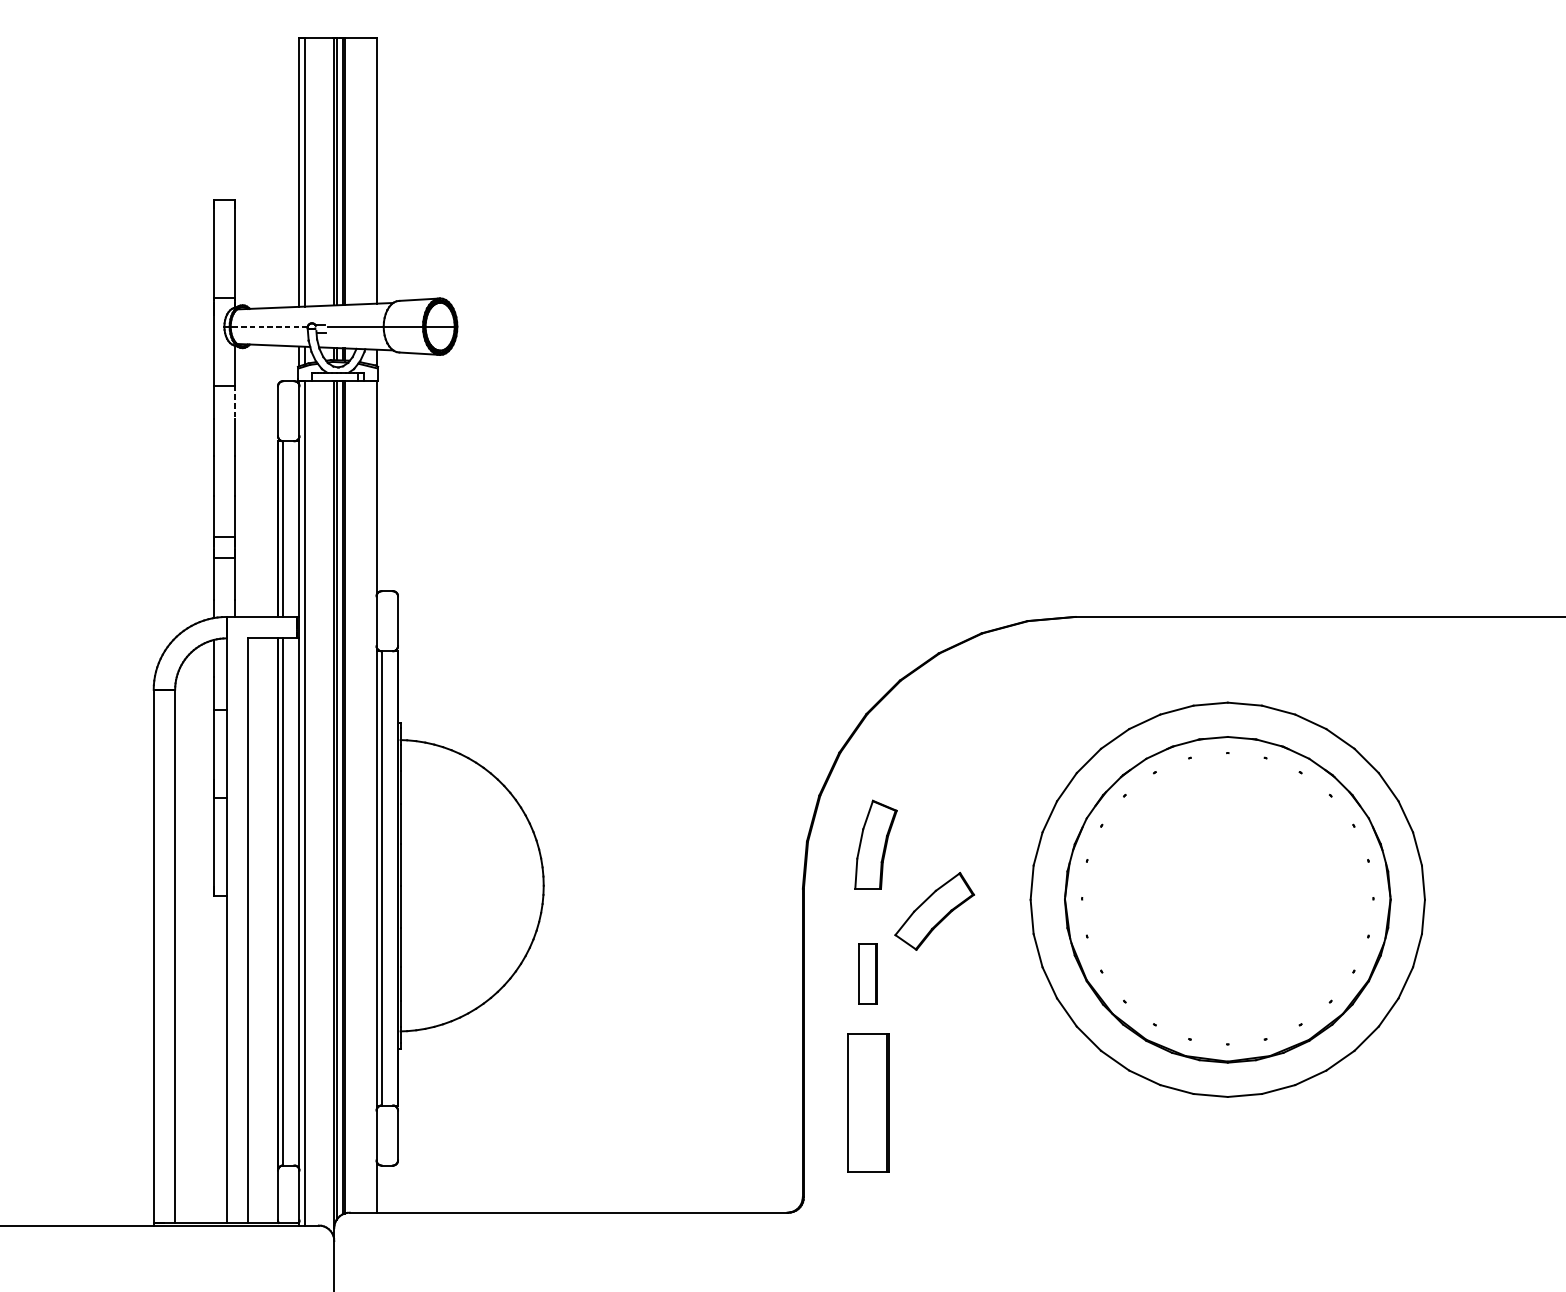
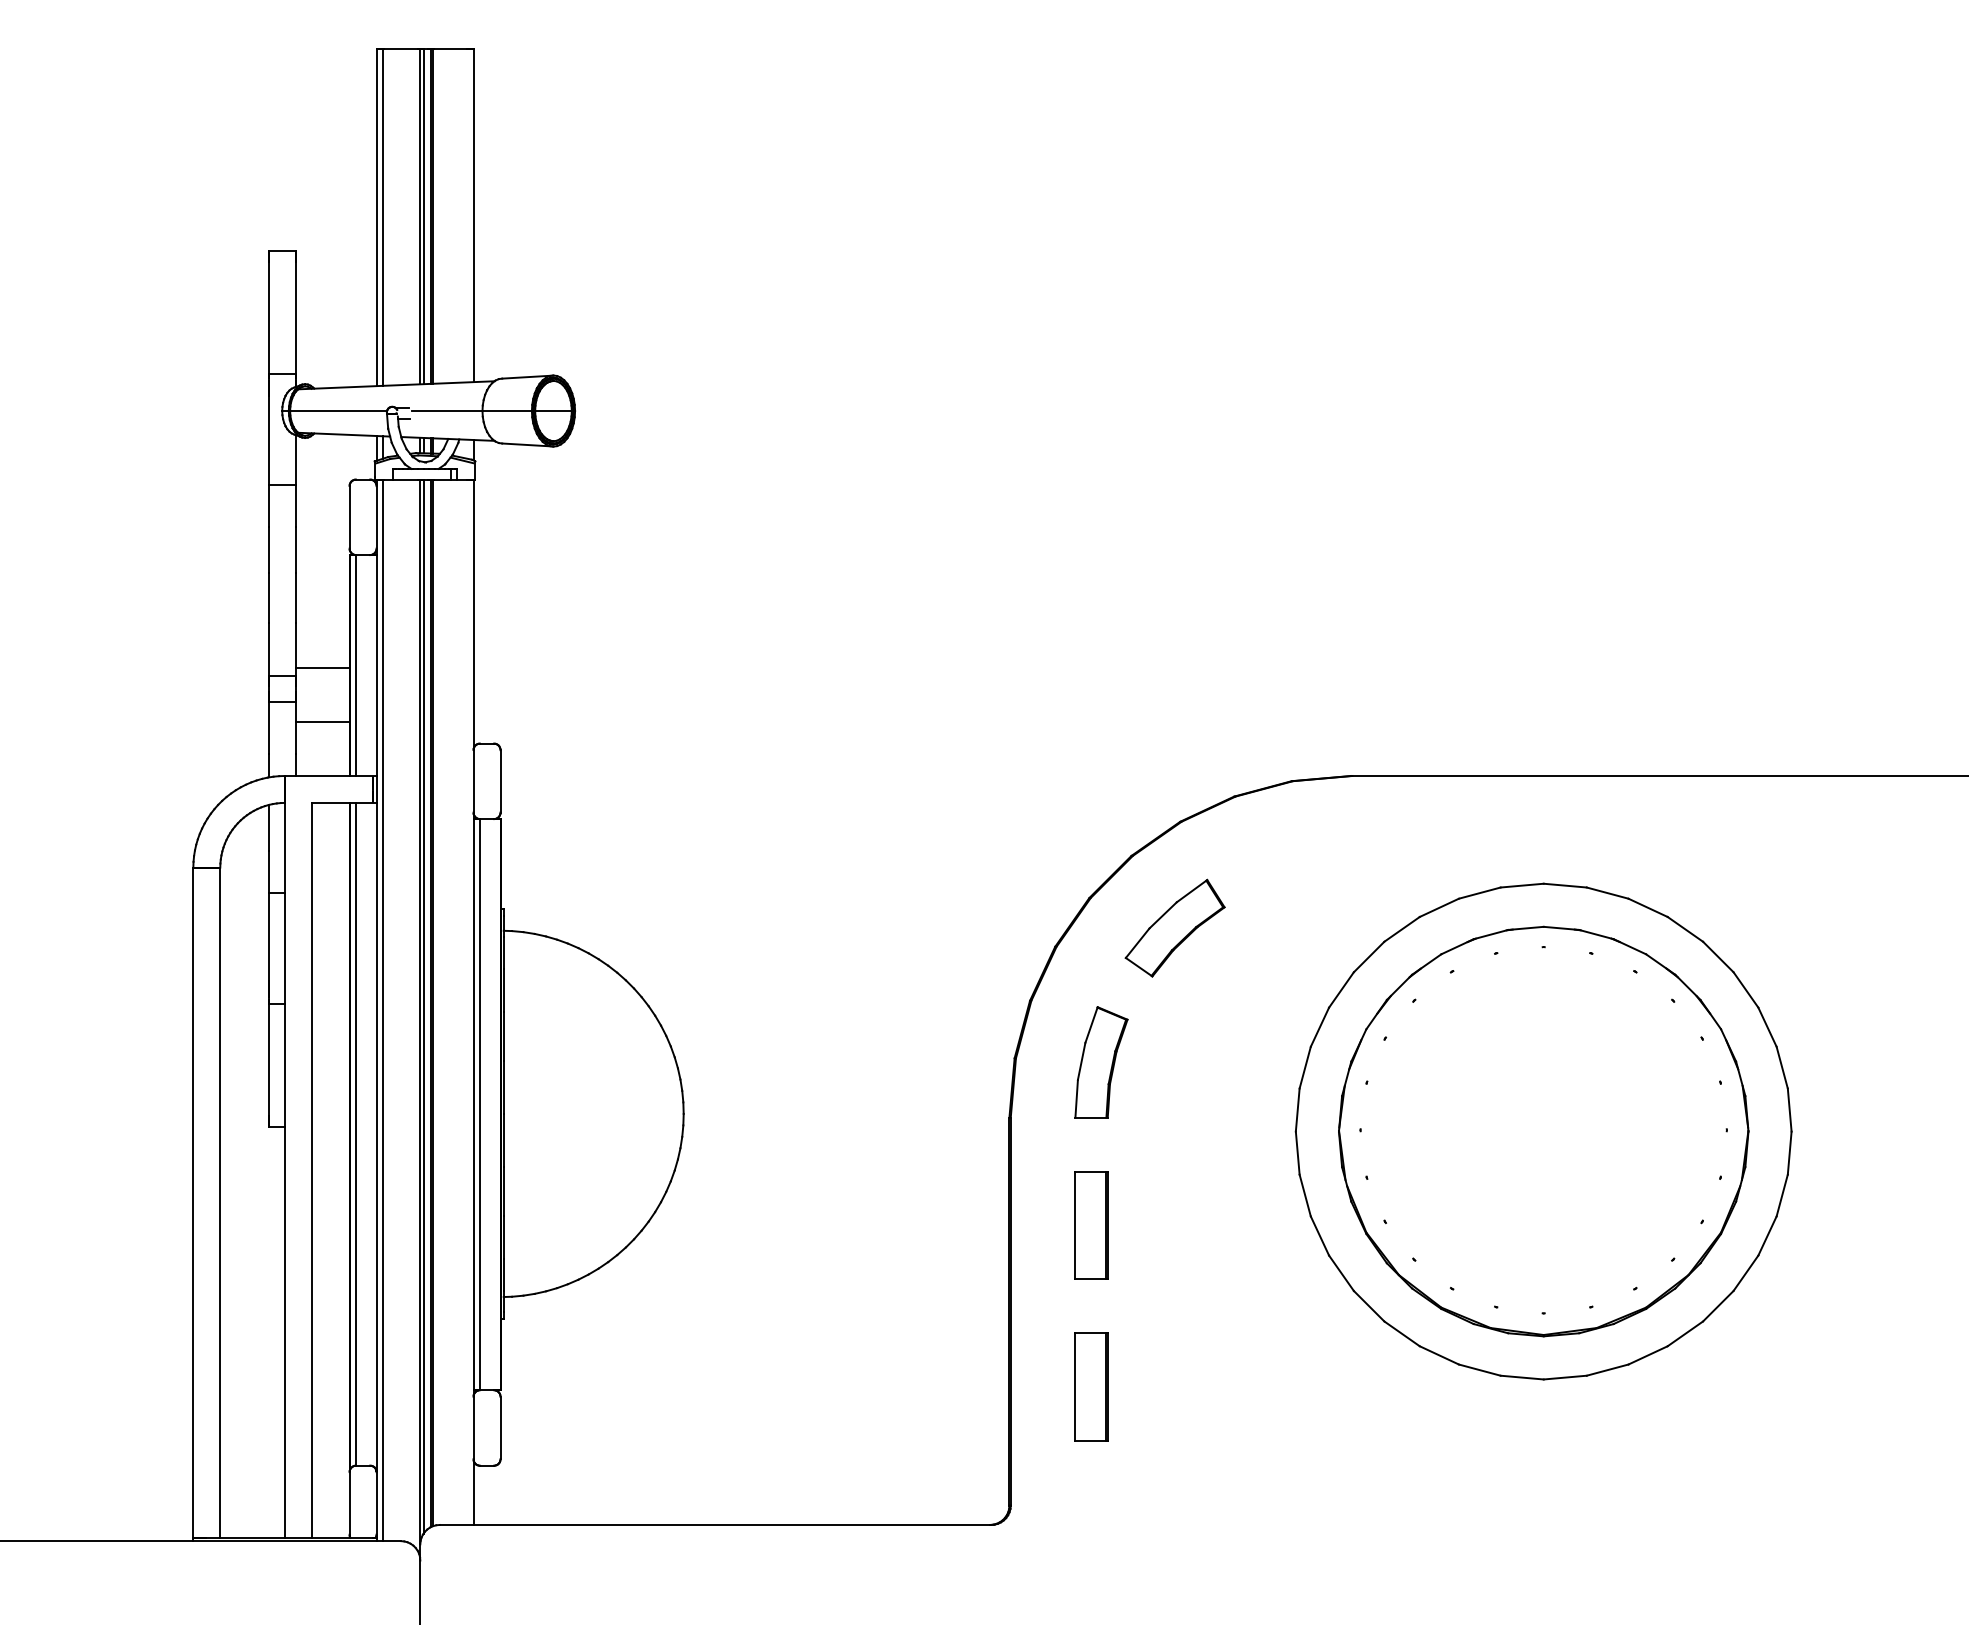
line: (269, 327) -> (338, 411), dashed -> solid
line: (234, 401) -> (295, 505), dashed -> solid
line: (256, 531) -> (322, 668), added
line: (256, 574) -> (322, 722), added
part: (934, 910) -> (1174, 927), moved
part: (868, 974) -> (1091, 1225), size x1.43
part: (868, 1102) -> (1091, 1386), size x0.62

